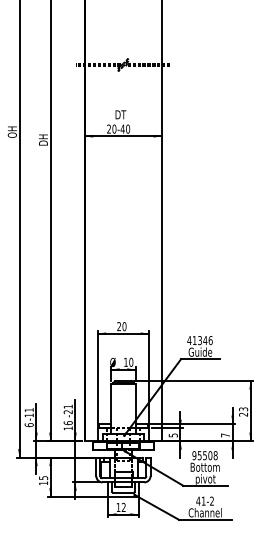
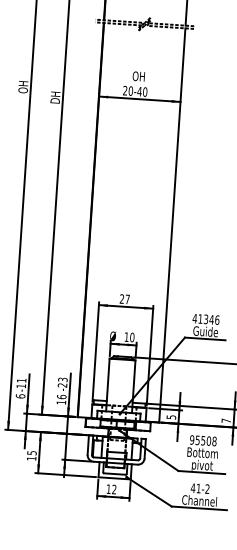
text: (120, 114) -> (138, 76), DT -> OH
text: (124, 326) -> (127, 299), 20 -> 27
text: (67, 406) -> (62, 379), -21 -> -23

